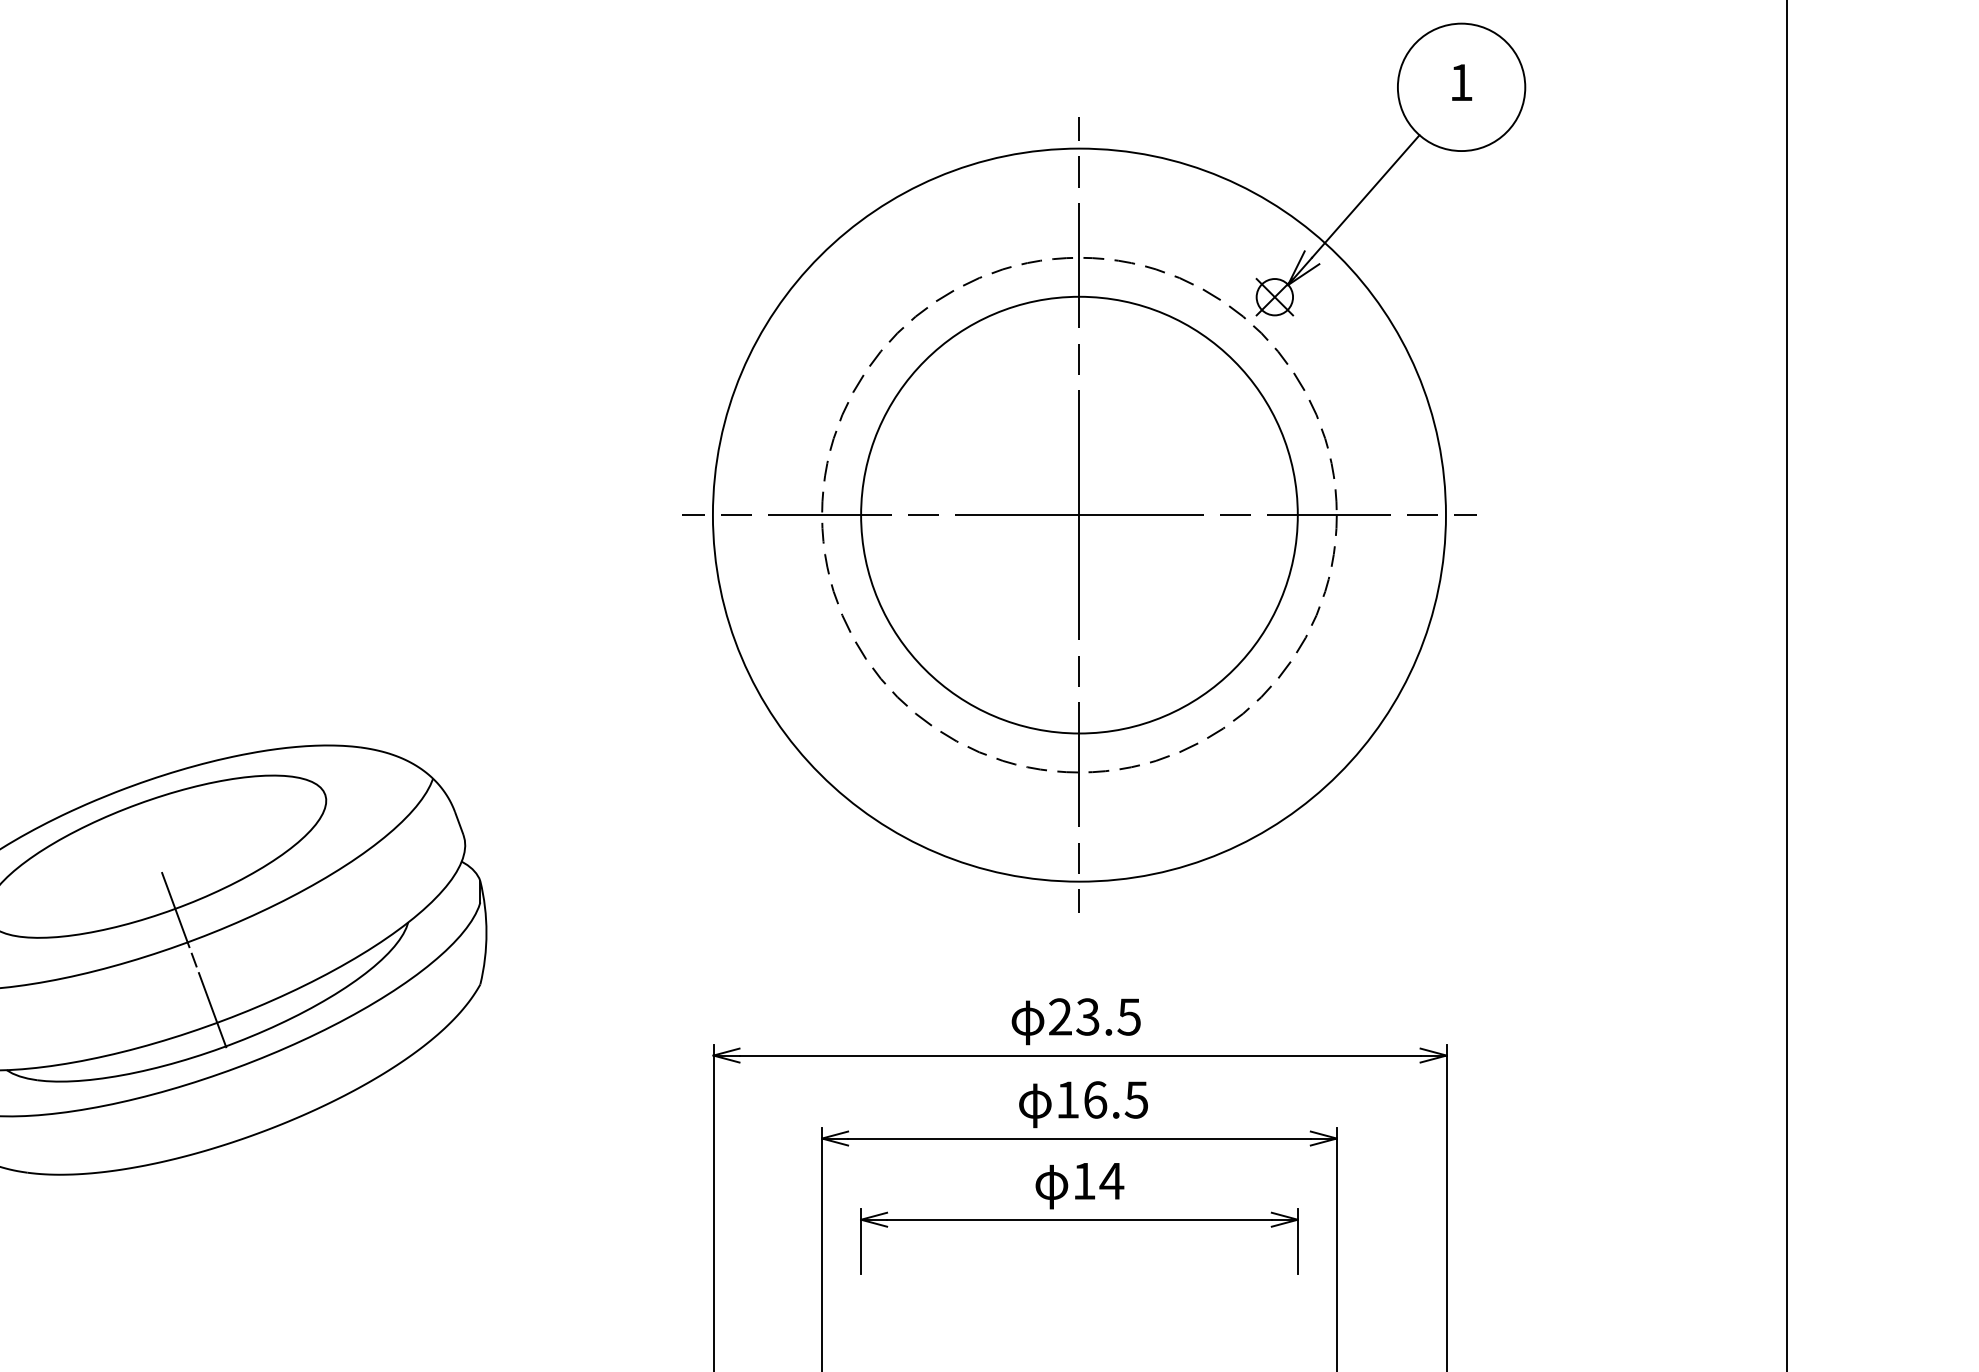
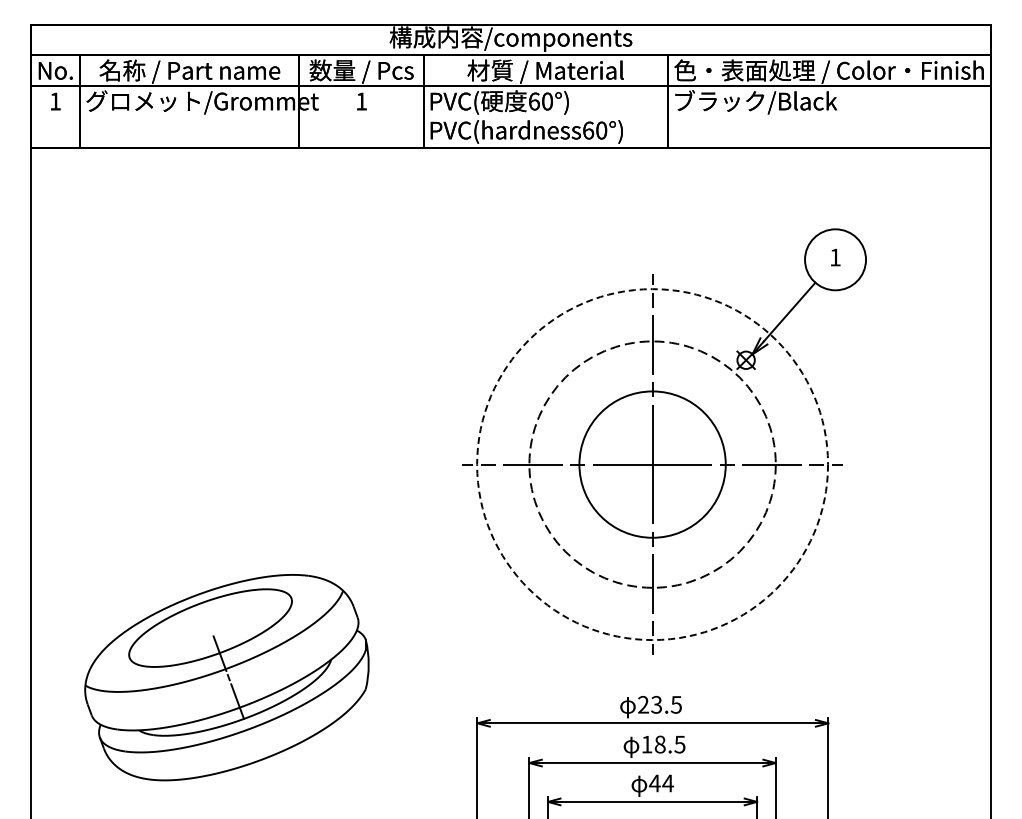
circle: (1079, 514) -> (652, 464), size x0.7
circle: (1079, 514) -> (652, 464), solid -> dashed
text: (1093, 1099) -> (659, 744), 16.5 -> 18.5
text: (1083, 1181) -> (654, 783), 14 -> 44

